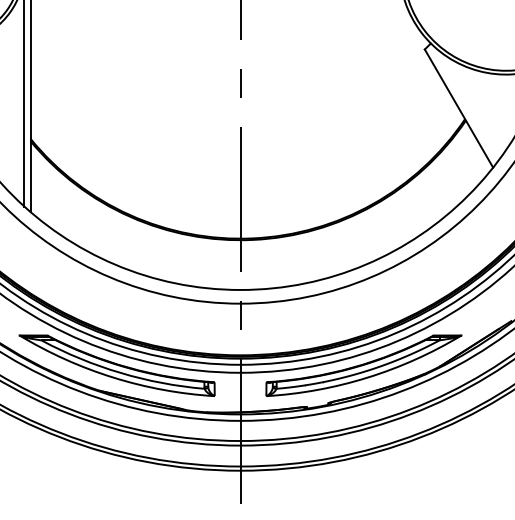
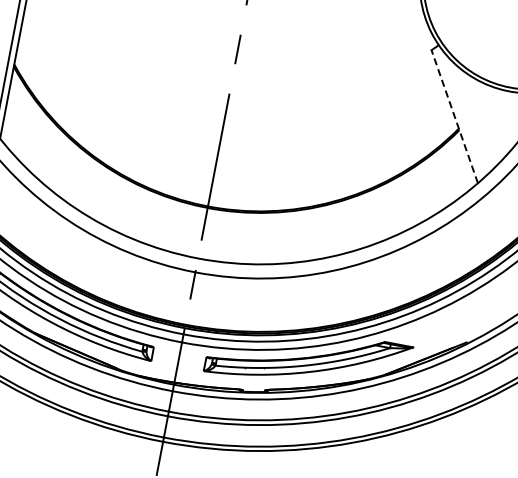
line: (458, 108) -> (454, 116), solid -> dashed

